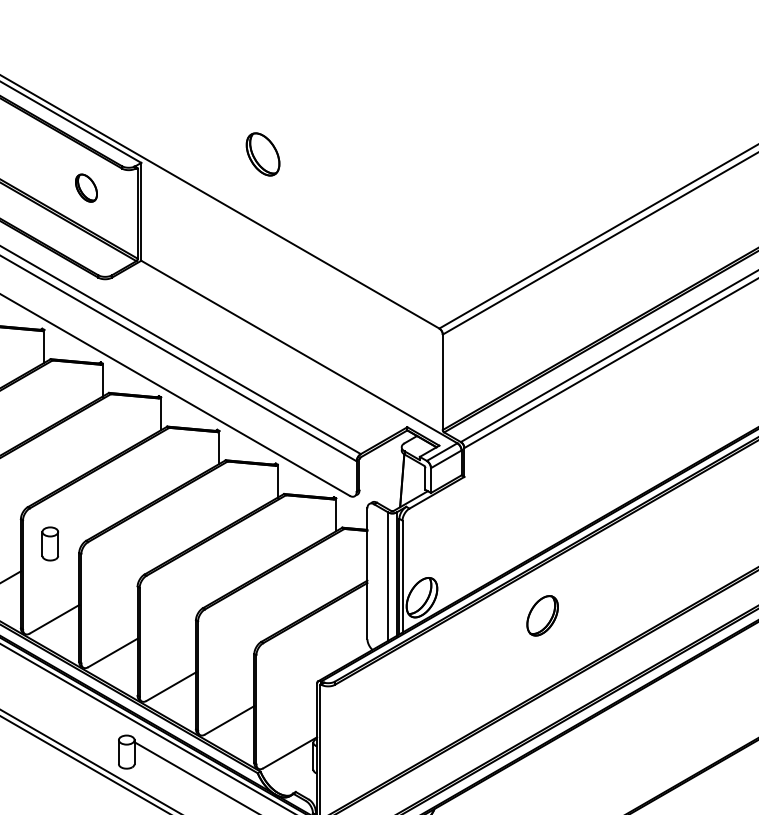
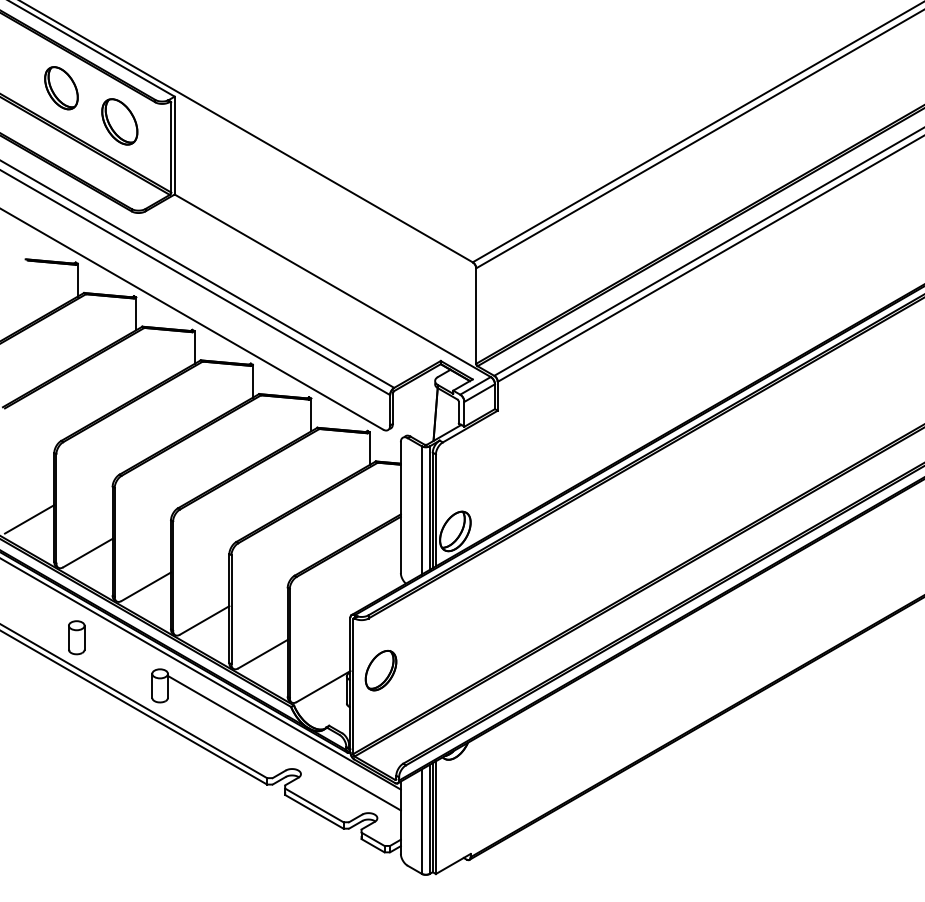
part: (263, 154) -> (61, 88), moved
part: (86, 187) -> (119, 121), size x1.67
part: (50, 543) -> (76, 637), moved
part: (542, 615) -> (380, 670), moved

